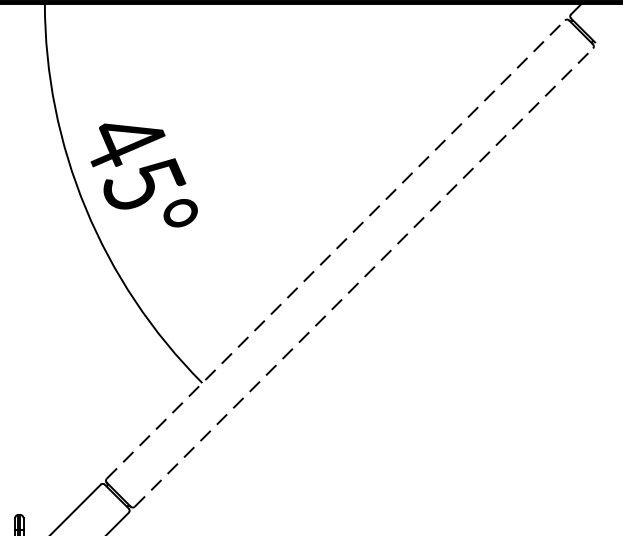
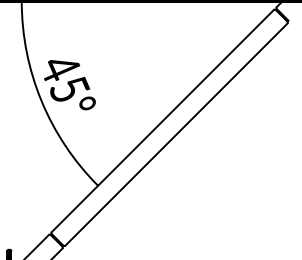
line: (337, 248) -> (163, 120), dashed -> solid
line: (364, 277) -> (176, 134), dashed -> solid

